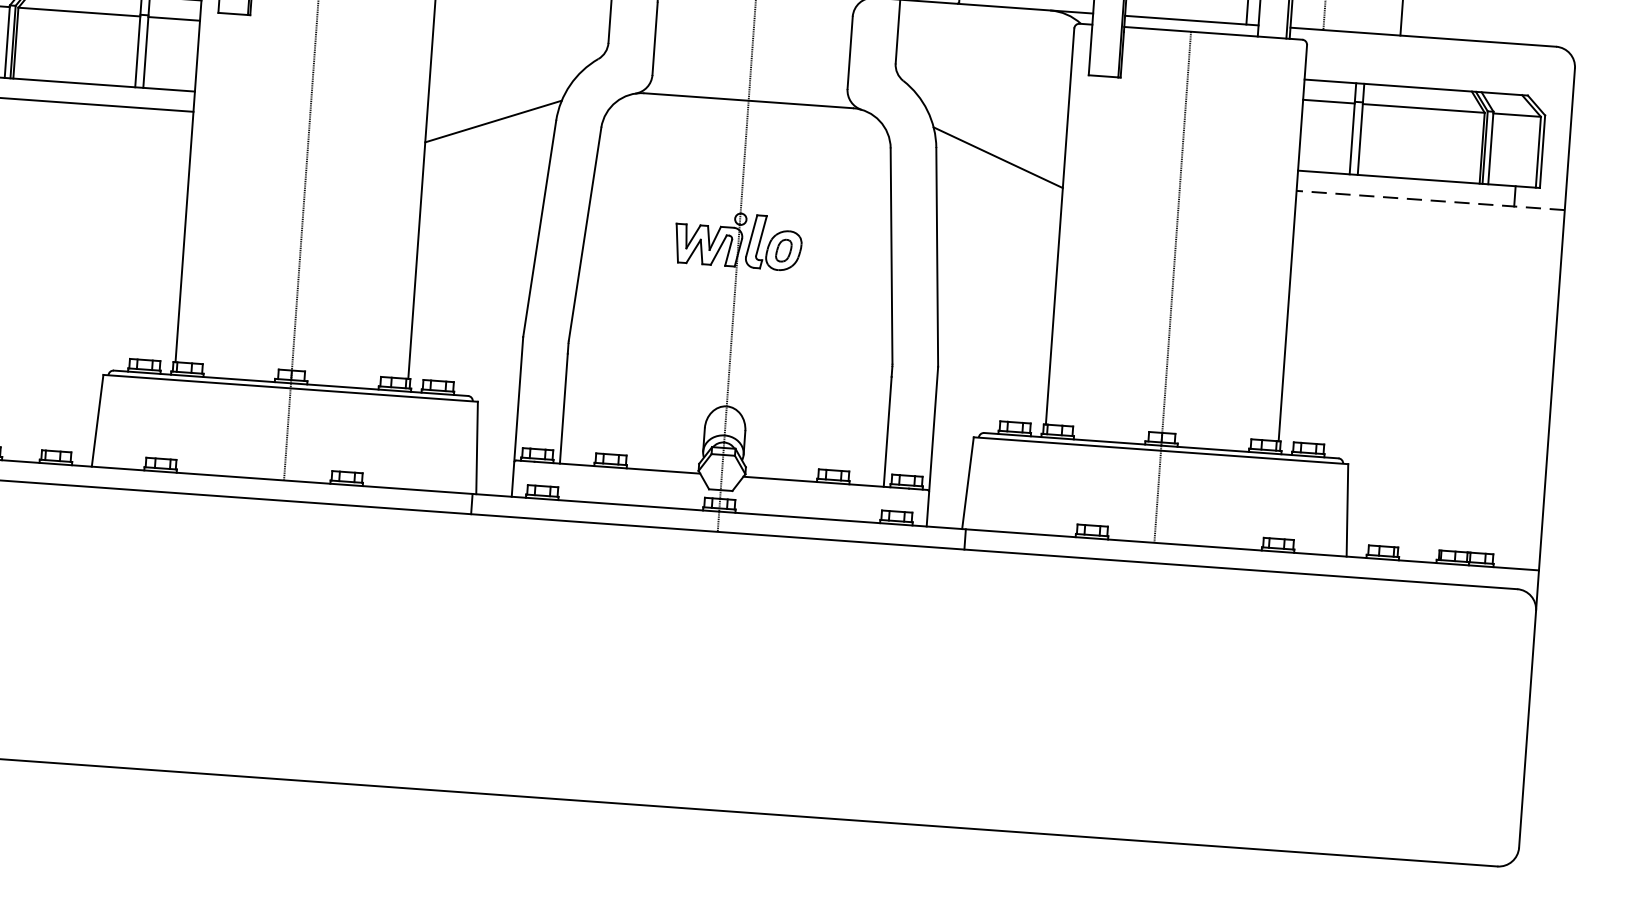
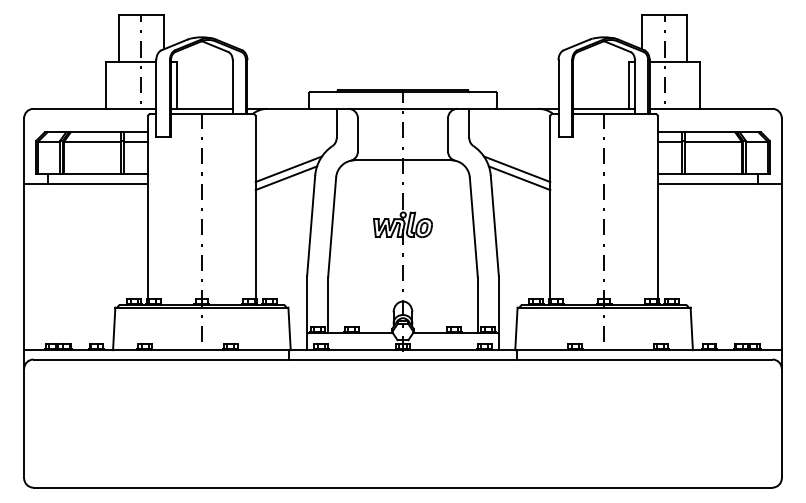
line: (499, 102) -> (288, 169), added
line: (992, 138) -> (516, 169), added
line: (1429, 200) -> (719, 183), dashed -> solid

